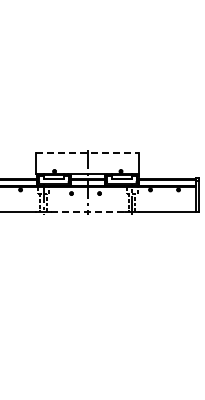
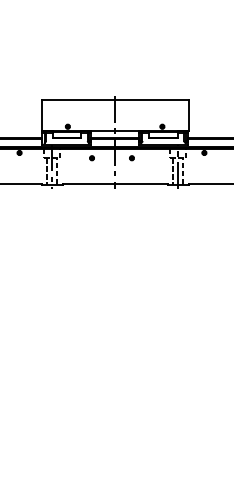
line: (87, 153) -> (114, 101), dashed -> solid
line: (87, 211) -> (114, 183), dashed -> solid

